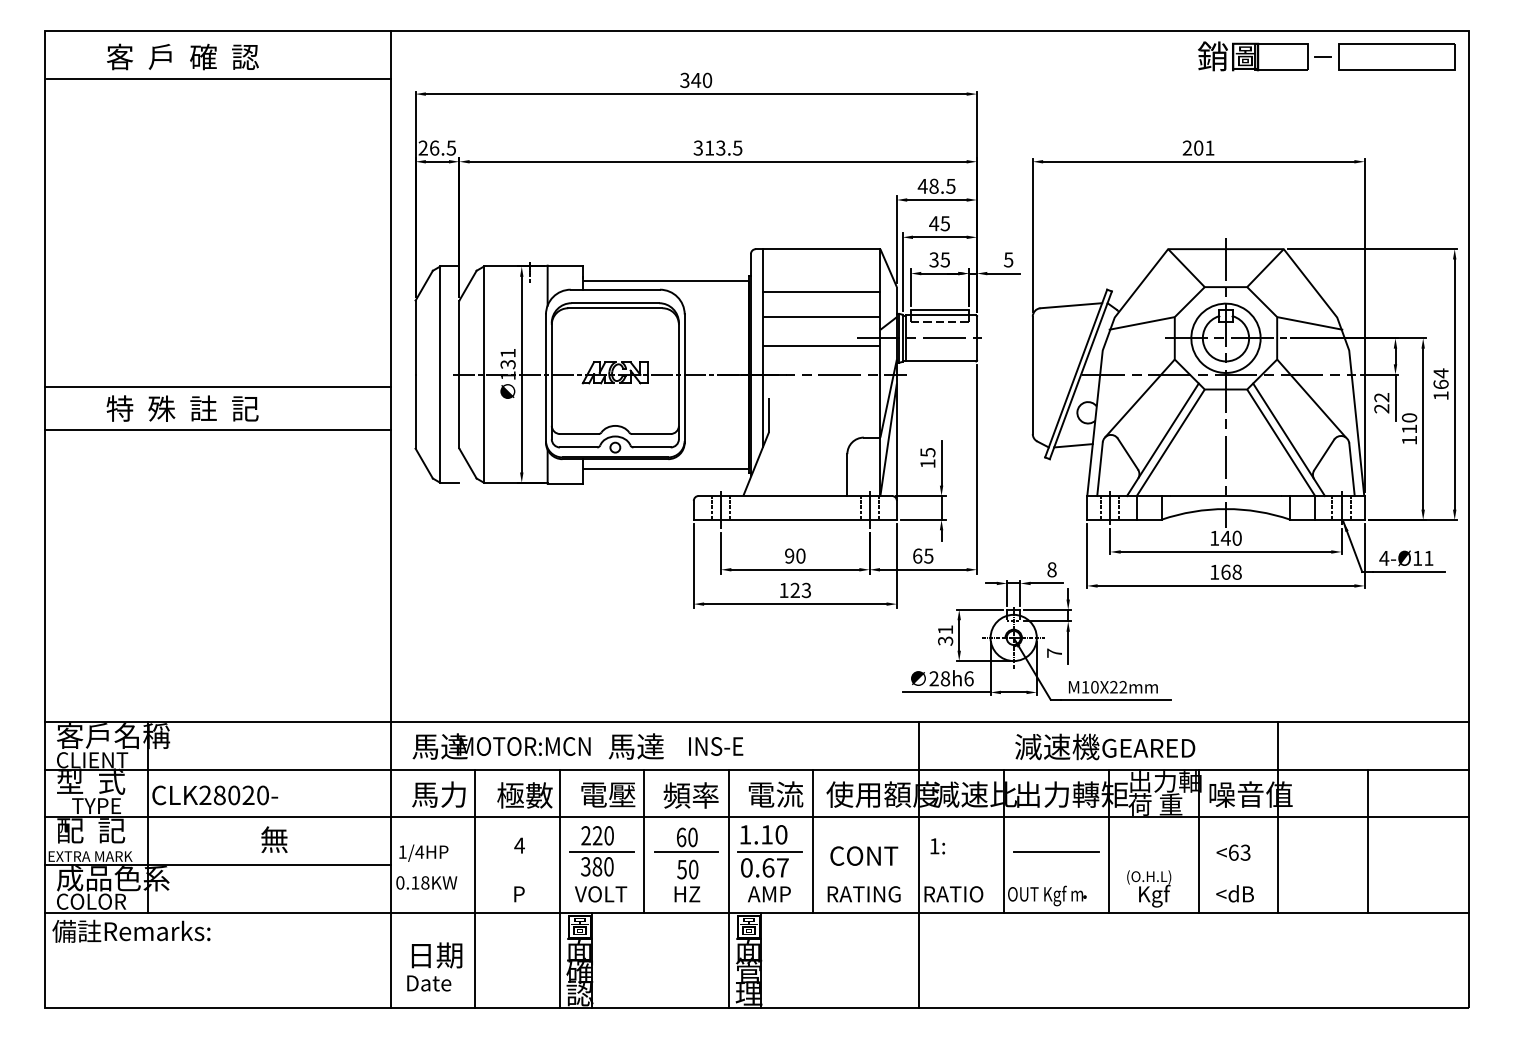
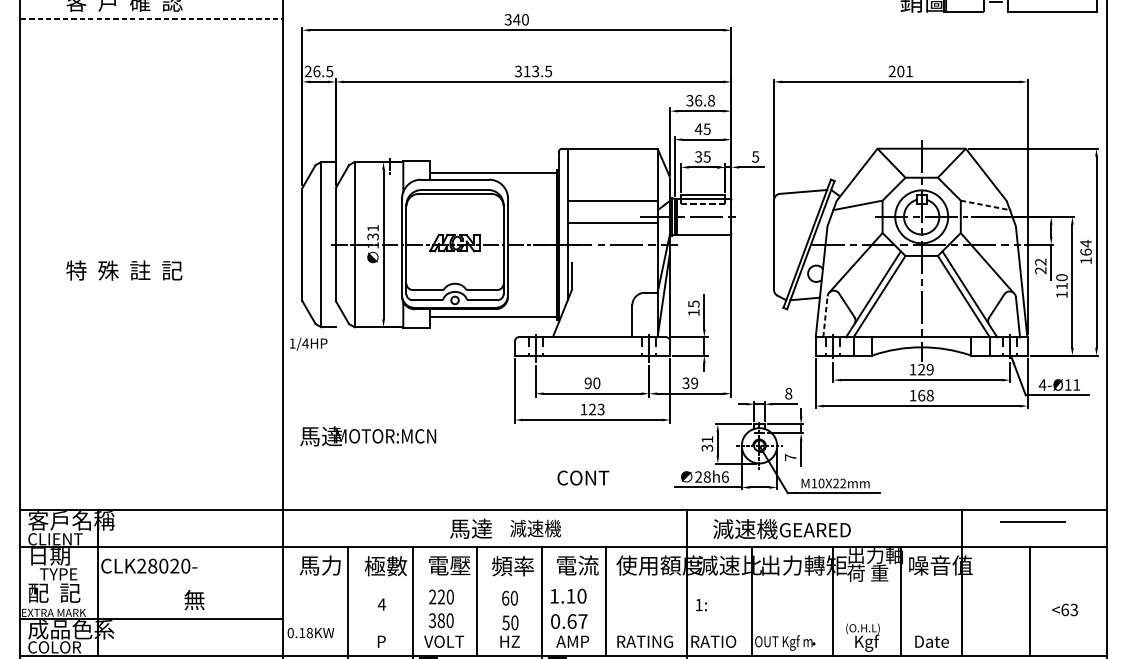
line: (218, 79) -> (151, 19), solid -> dashed
text: (936, 185) -> (700, 100), 48.5 -> 36.8
line: (821, 291) -> (612, 181), removed
line: (1310, 323) -> (986, 205), solid -> dashed
line: (217, 387) -> (151, 254), removed
line: (217, 429) -> (151, 286), removed
line: (1100, 469) -> (825, 317), solid -> dashed
text: (1230, 537) -> (925, 369), 140 -> 129
text: (922, 555) -> (689, 382), 65 -> 39
text: (720, 745) -> (535, 528), INS-E -> 減速機
text: (501, 746) -> (368, 436), moved
text: (1105, 746) -> (782, 528), moved
text: (91, 781) -> (54, 555), 型  式 -> 日期
line: (756, 817) -> (562, 583), removed
line: (601, 851) -> (444, 609), removed
line: (686, 851) -> (509, 609), removed
line: (769, 851) -> (572, 609), removed
line: (1056, 851) -> (1032, 521), moved
text: (423, 852) -> (308, 343), moved
text: (1233, 852) -> (1064, 609), moved
text: (864, 855) -> (583, 477), moved
text: (1238, 893) -> (931, 641), <dB -> Date

